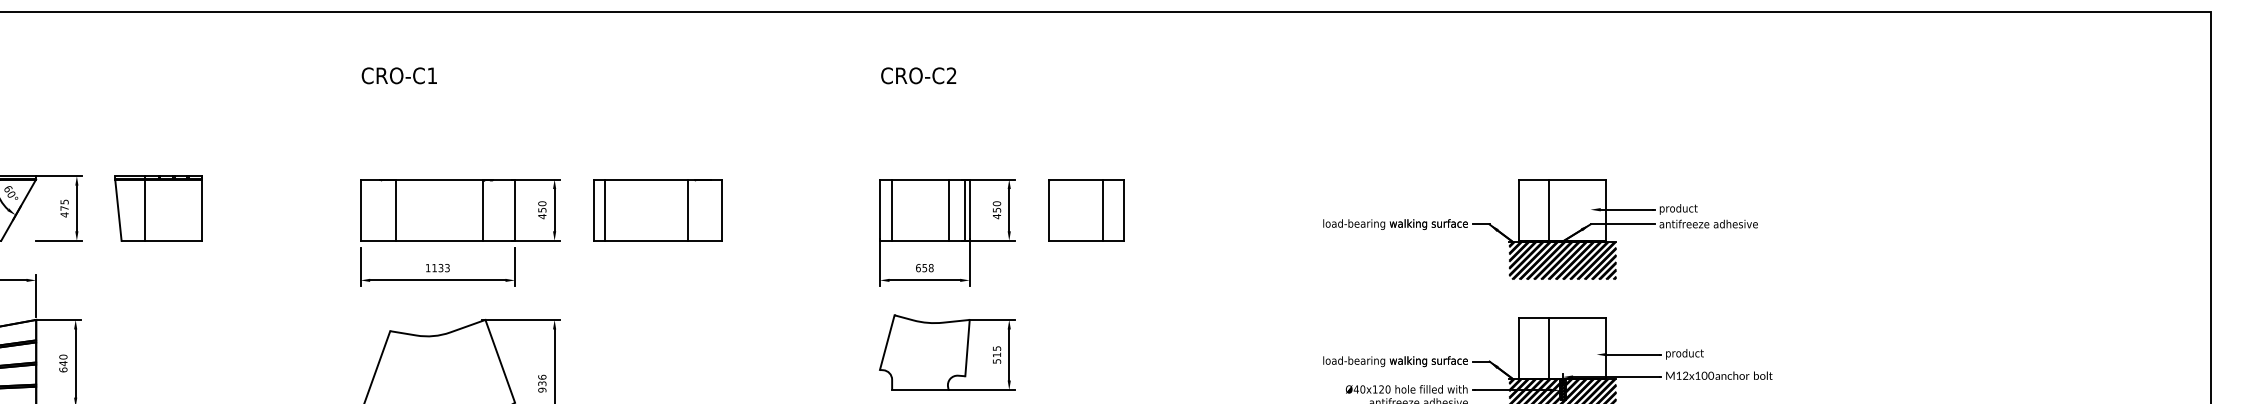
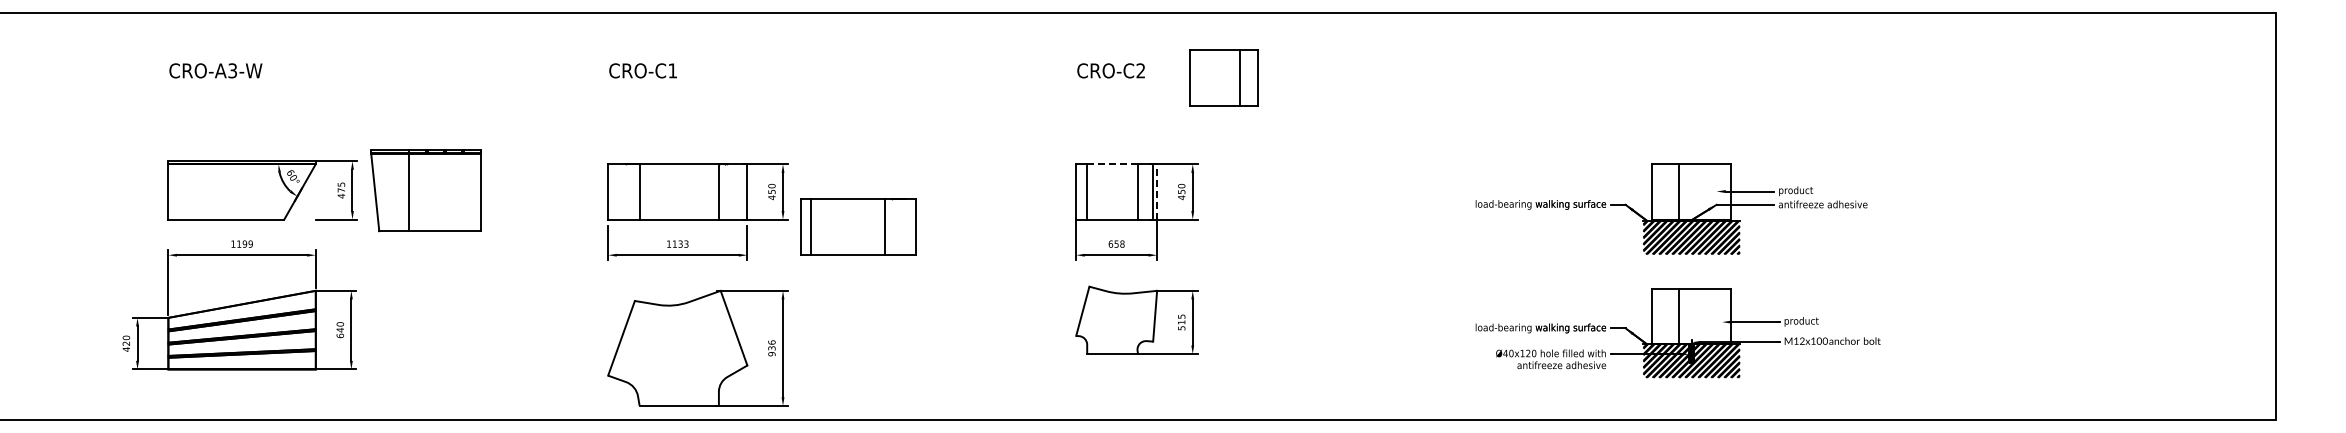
line: (920, 179) -> (1112, 164), solid -> dashed
part: (159, 208) -> (426, 190), size x1.4
part: (658, 209) -> (858, 226), moved
line: (970, 209) -> (1157, 191), solid -> dashed
part: (1085, 209) -> (1223, 77), moved

